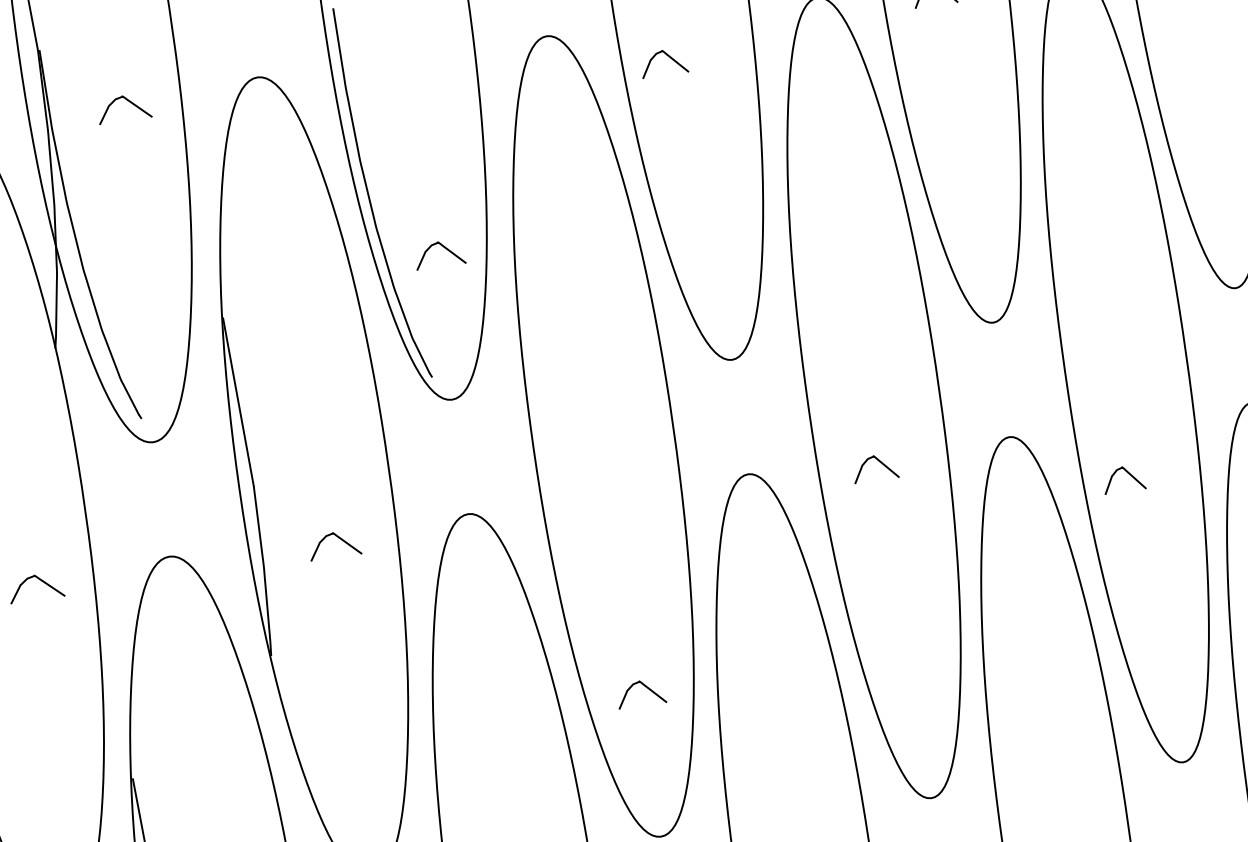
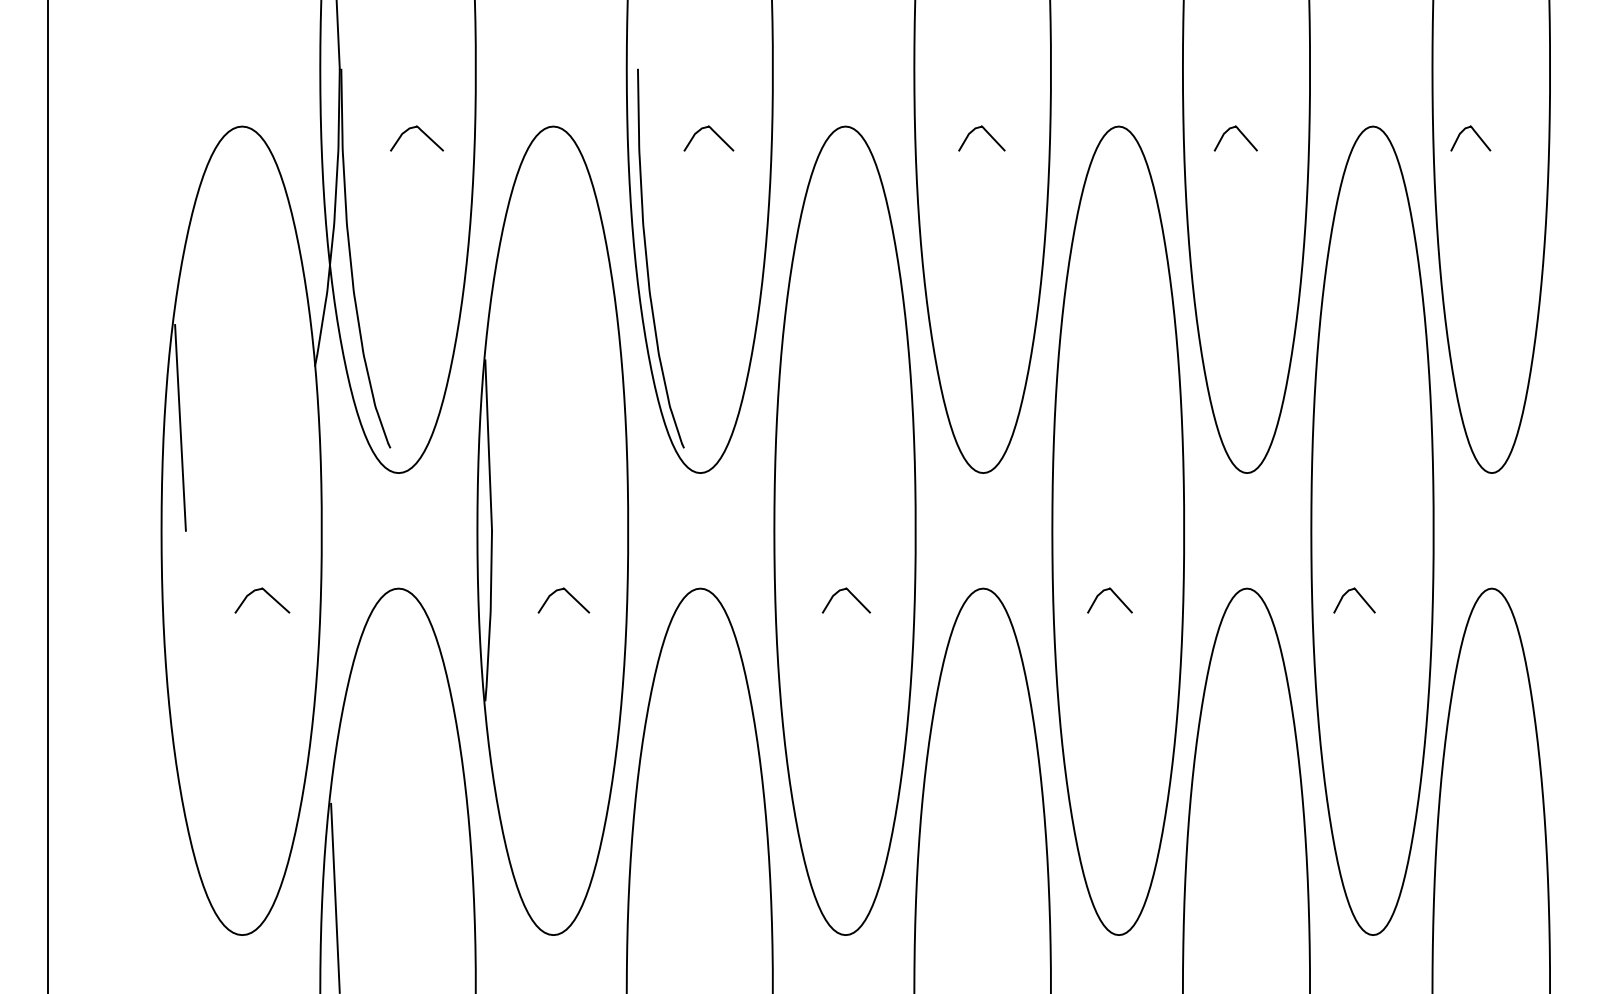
curve: (667, 56) -> (986, 132), moved
curve: (443, 247) -> (713, 132), moved
curve: (1129, 475) -> (1360, 597), moved
curve: (646, 688) -> (852, 596), moved

